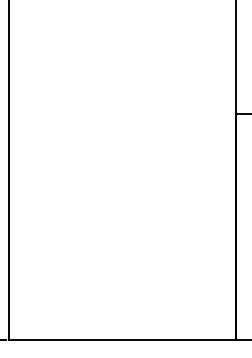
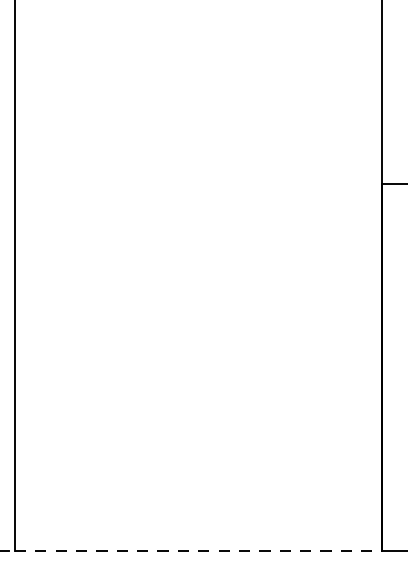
line: (123, 340) -> (199, 551), solid -> dashed

